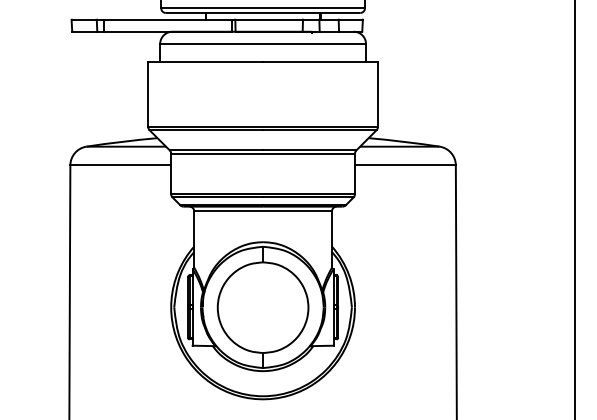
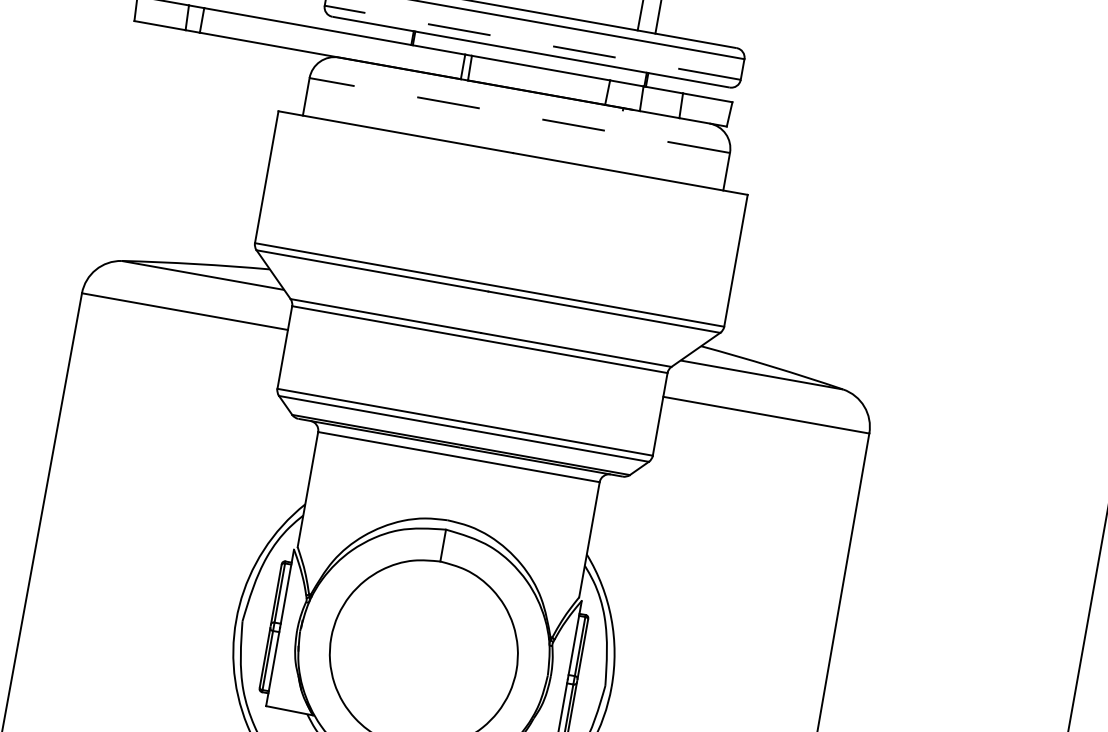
line: (263, 8) -> (533, 43), solid -> dashed
line: (263, 44) -> (520, 116), solid -> dashed

